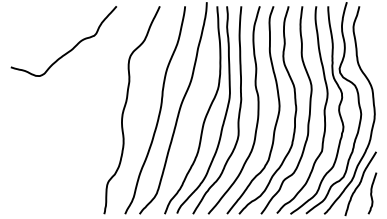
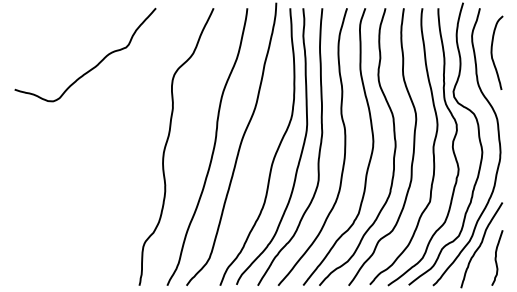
curve: (368, 39) -> (492, 52), added

